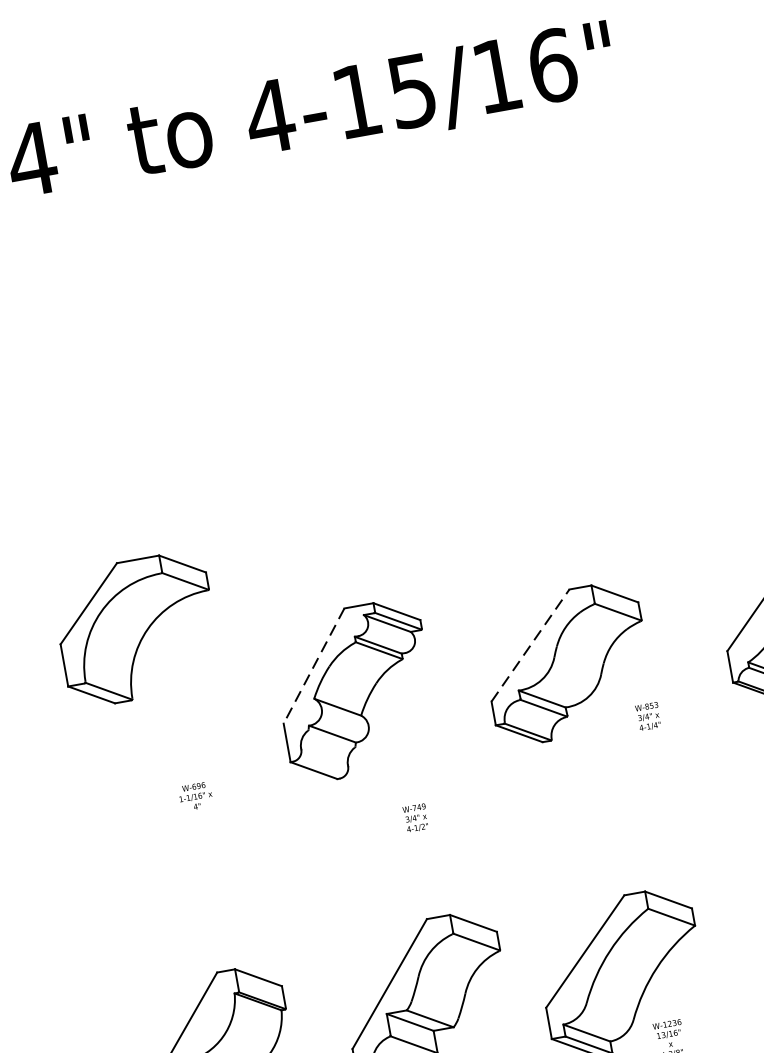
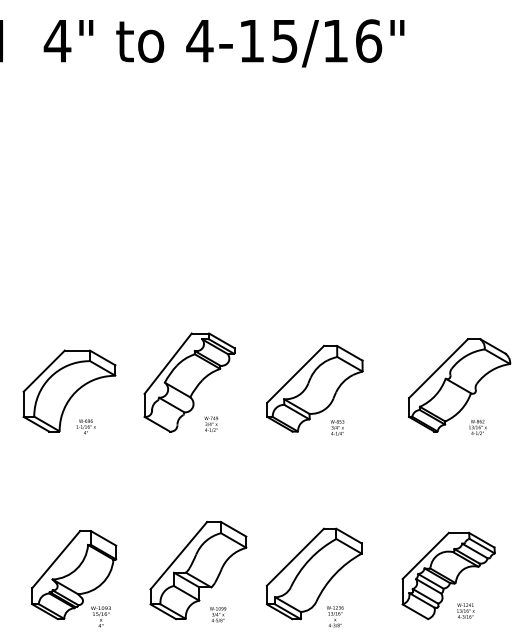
part: (136, 628) -> (69, 390), moved
line: (530, 645) -> (295, 374), dashed -> solid
line: (313, 667) -> (167, 364), dashed -> solid
text: (648, 716) -> (337, 427), moved
text: (415, 816) -> (211, 423), moved

